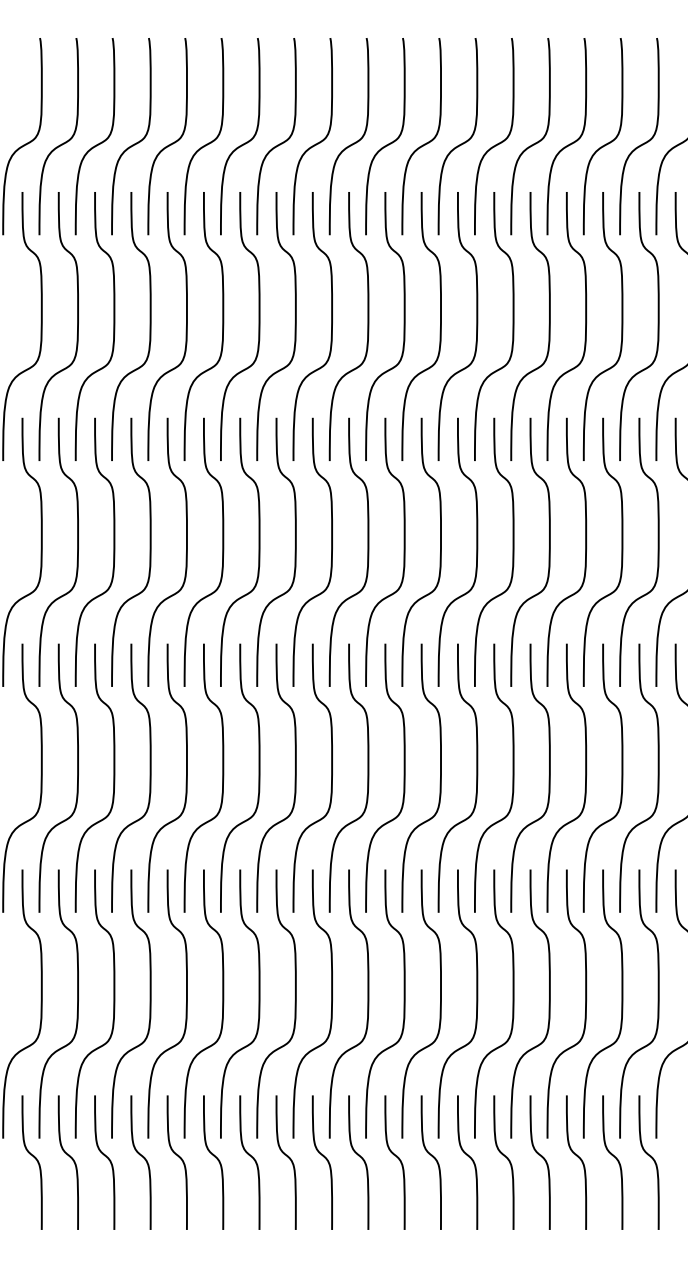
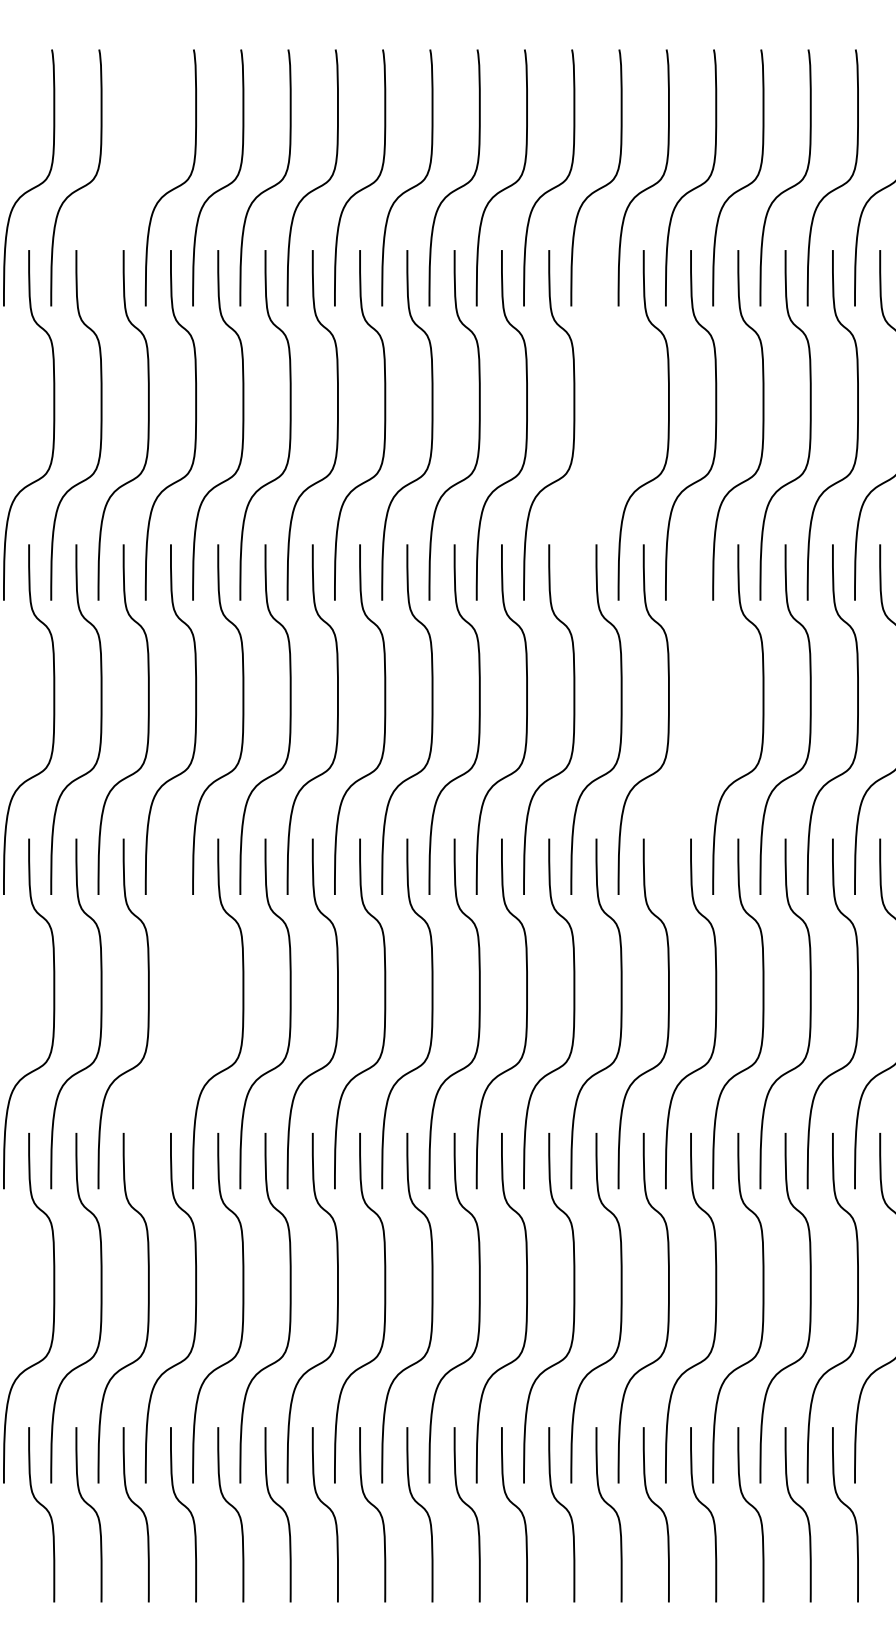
curve: (99, 142) -> (129, 185), removed
curve: (476, 326) -> (620, 425), removed
curve: (548, 551) -> (714, 718), removed
curve: (149, 777) -> (194, 1012), removed

